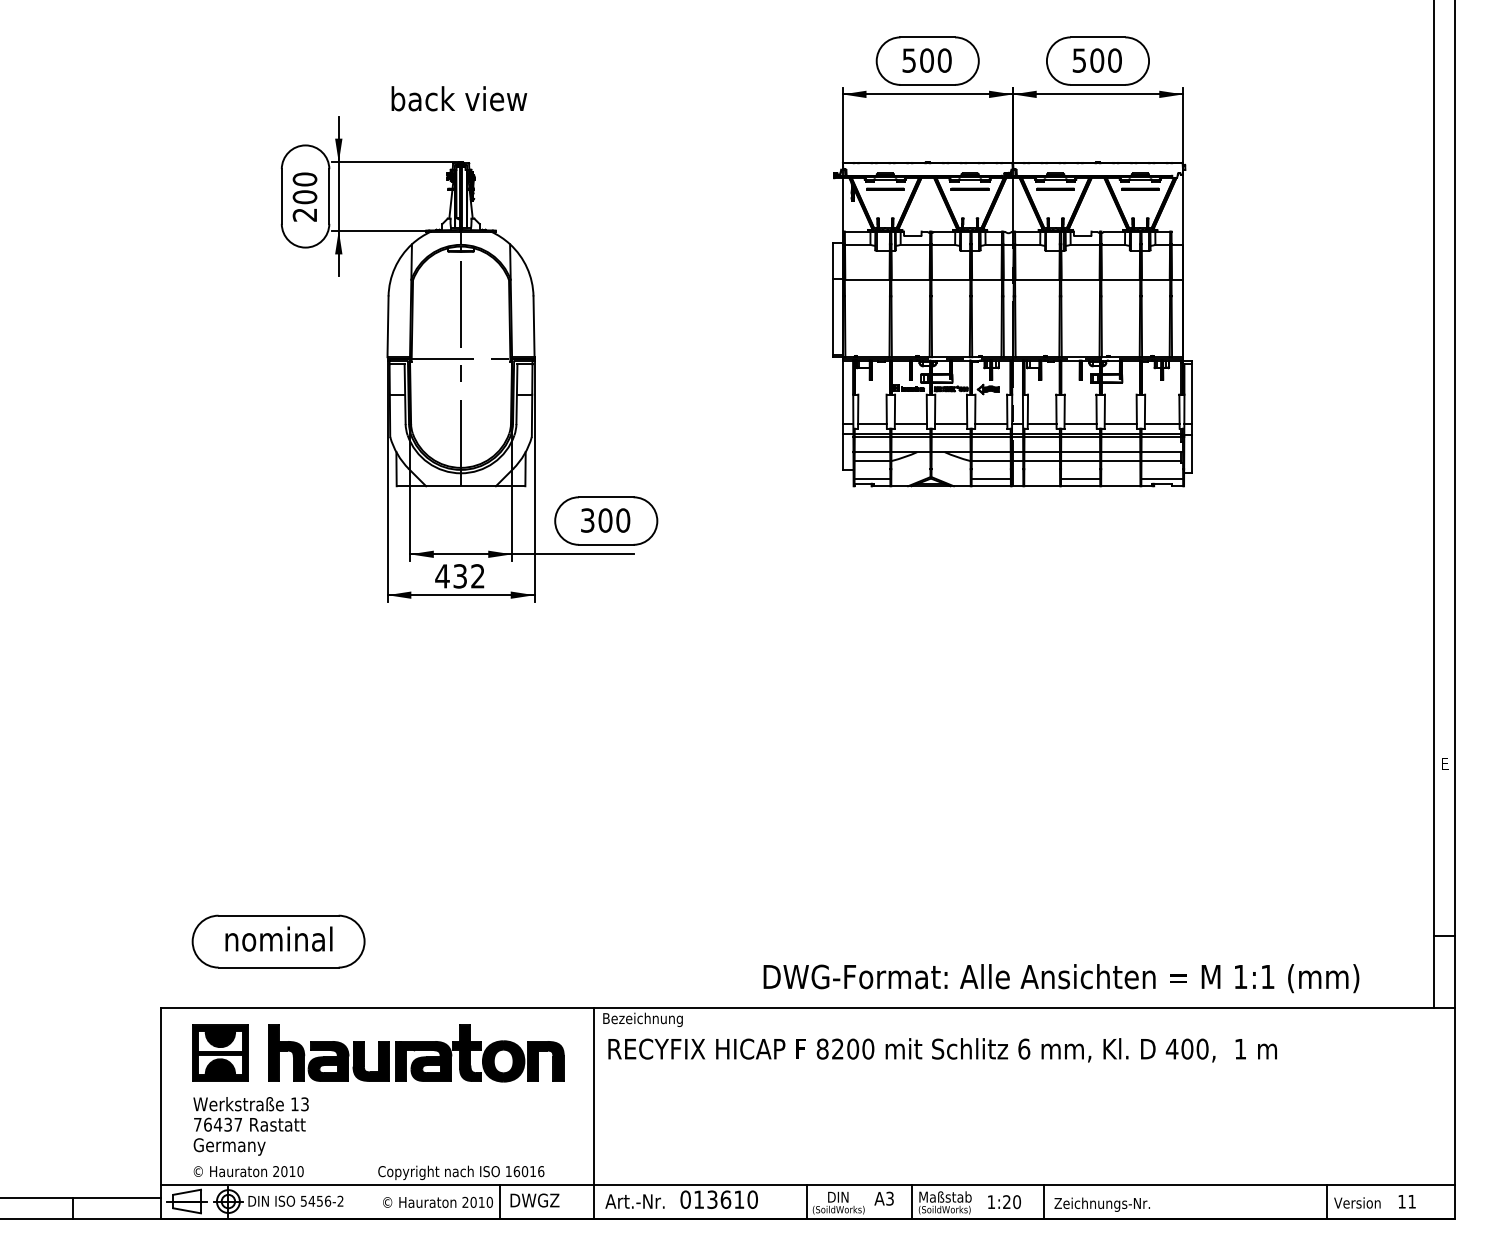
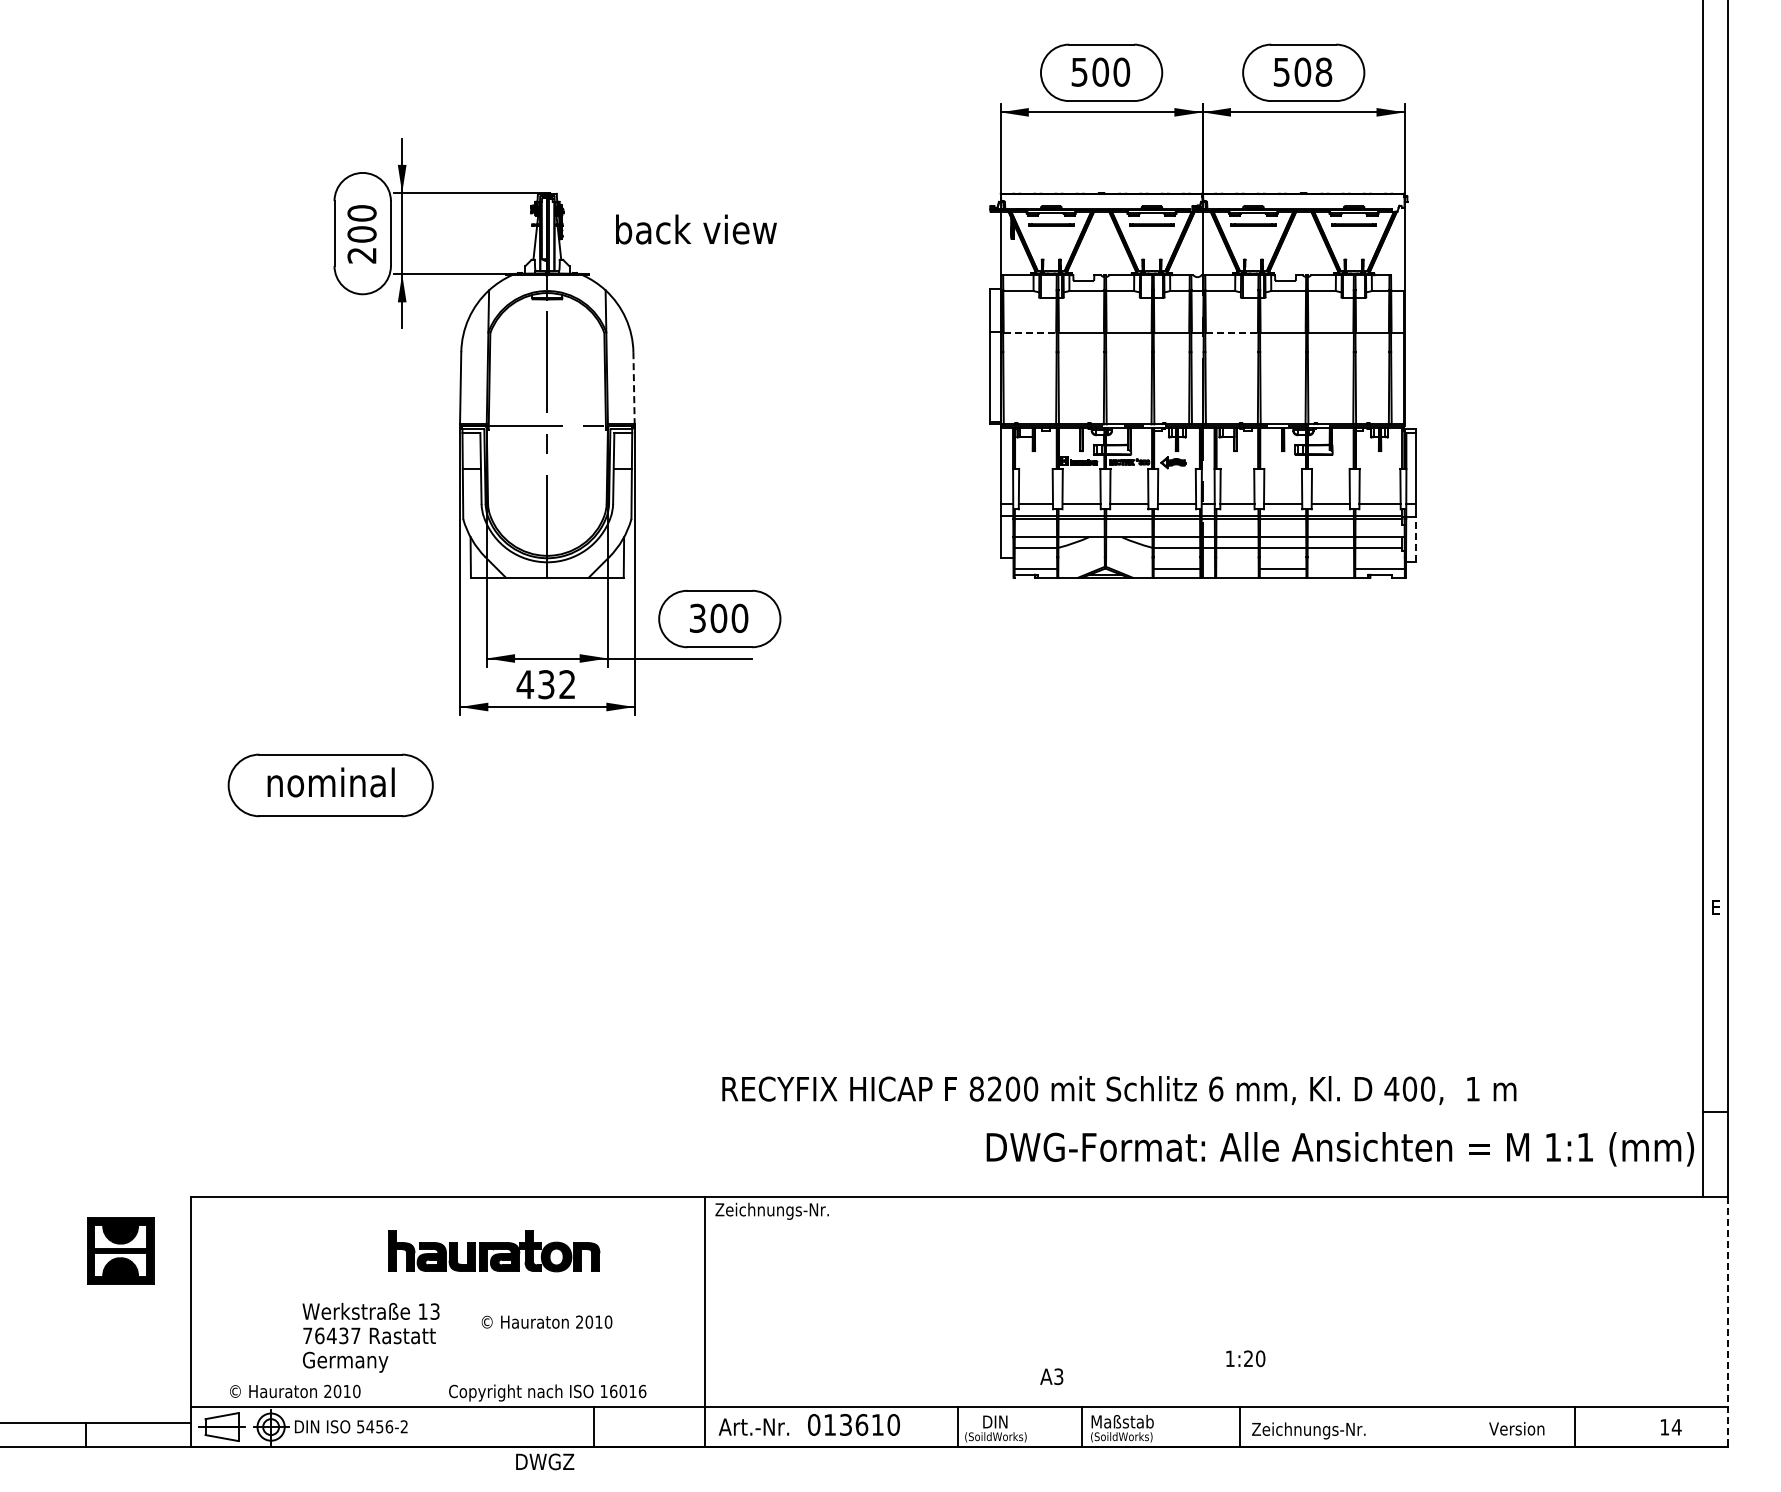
text: (1114, 60) -> (1323, 72), 500 -> 508
text: (459, 98) -> (696, 229), moved
line: (867, 279) -> (1030, 332), solid -> dashed
line: (1037, 279) -> (1232, 332), solid -> dashed
line: (534, 326) -> (634, 388), solid -> dashed
line: (1192, 454) -> (1415, 539), solid -> dashed
part: (278, 941) -> (330, 785), moved
text: (1060, 978) -> (1339, 1149), moved
text: (649, 1019) -> (771, 1210), Bezeichnung -> Zeichnungs-Nr.
text: (942, 1050) -> (1119, 1090), moved
part: (220, 1052) -> (120, 1250), moved
part: (416, 1053) -> (494, 1251), size x0.6
line: (1454, 1113) -> (1727, 1322), solid -> dashed
text: (250, 1126) -> (370, 1337), moved
text: (883, 1198) -> (1051, 1376), moved
text: (535, 1200) -> (545, 1461), moved
text: (437, 1201) -> (546, 1321), moved
text: (1004, 1201) -> (1245, 1358), moved
text: (1411, 1201) -> (1676, 1427), 11 -> 14
text: (1357, 1202) -> (1516, 1428), moved

